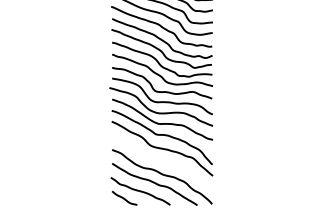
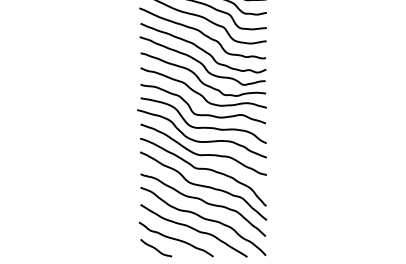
curve: (162, 161) -> (203, 202), added

